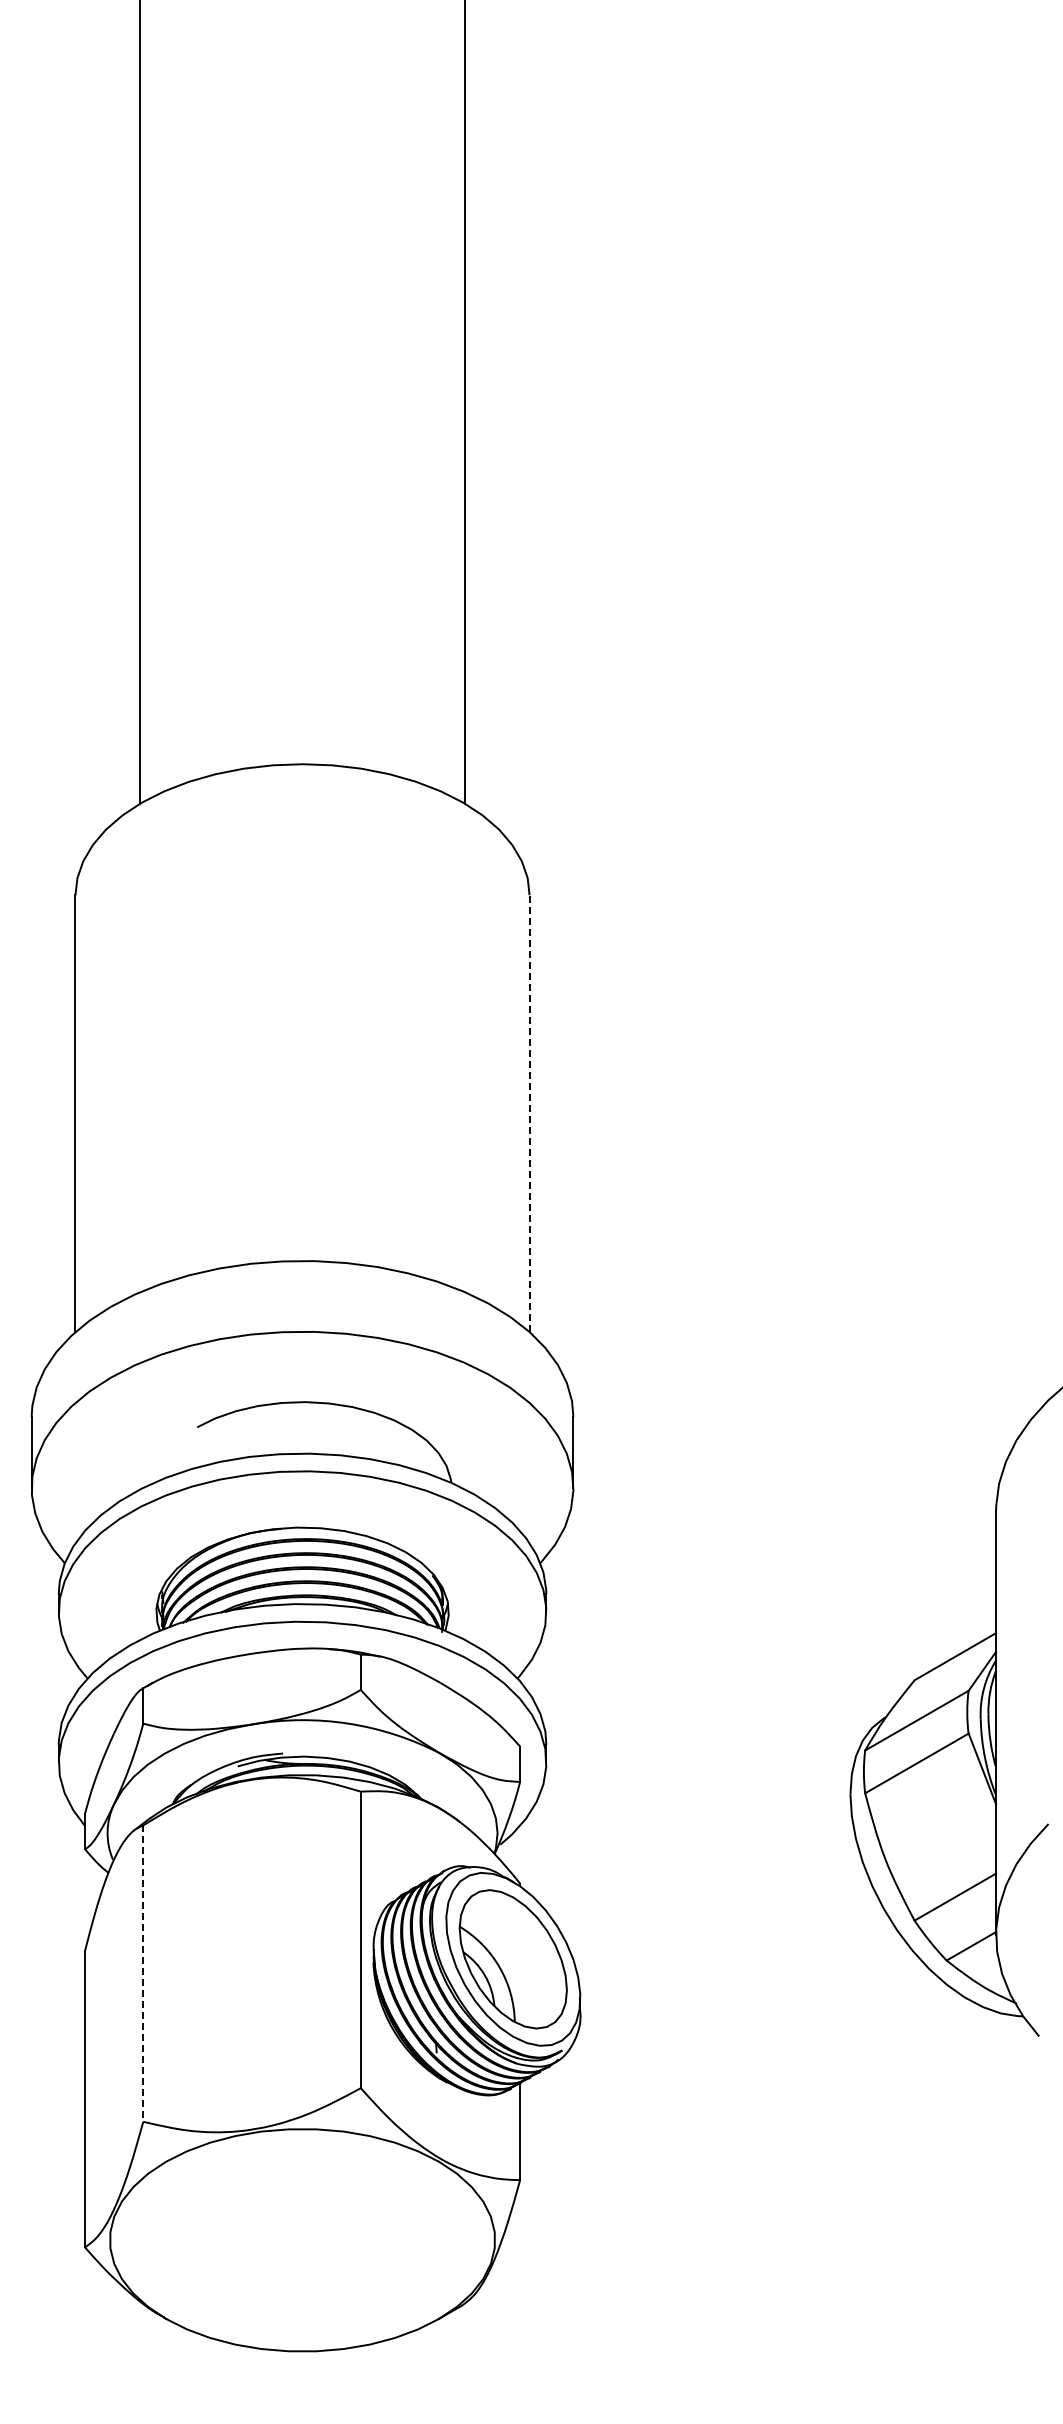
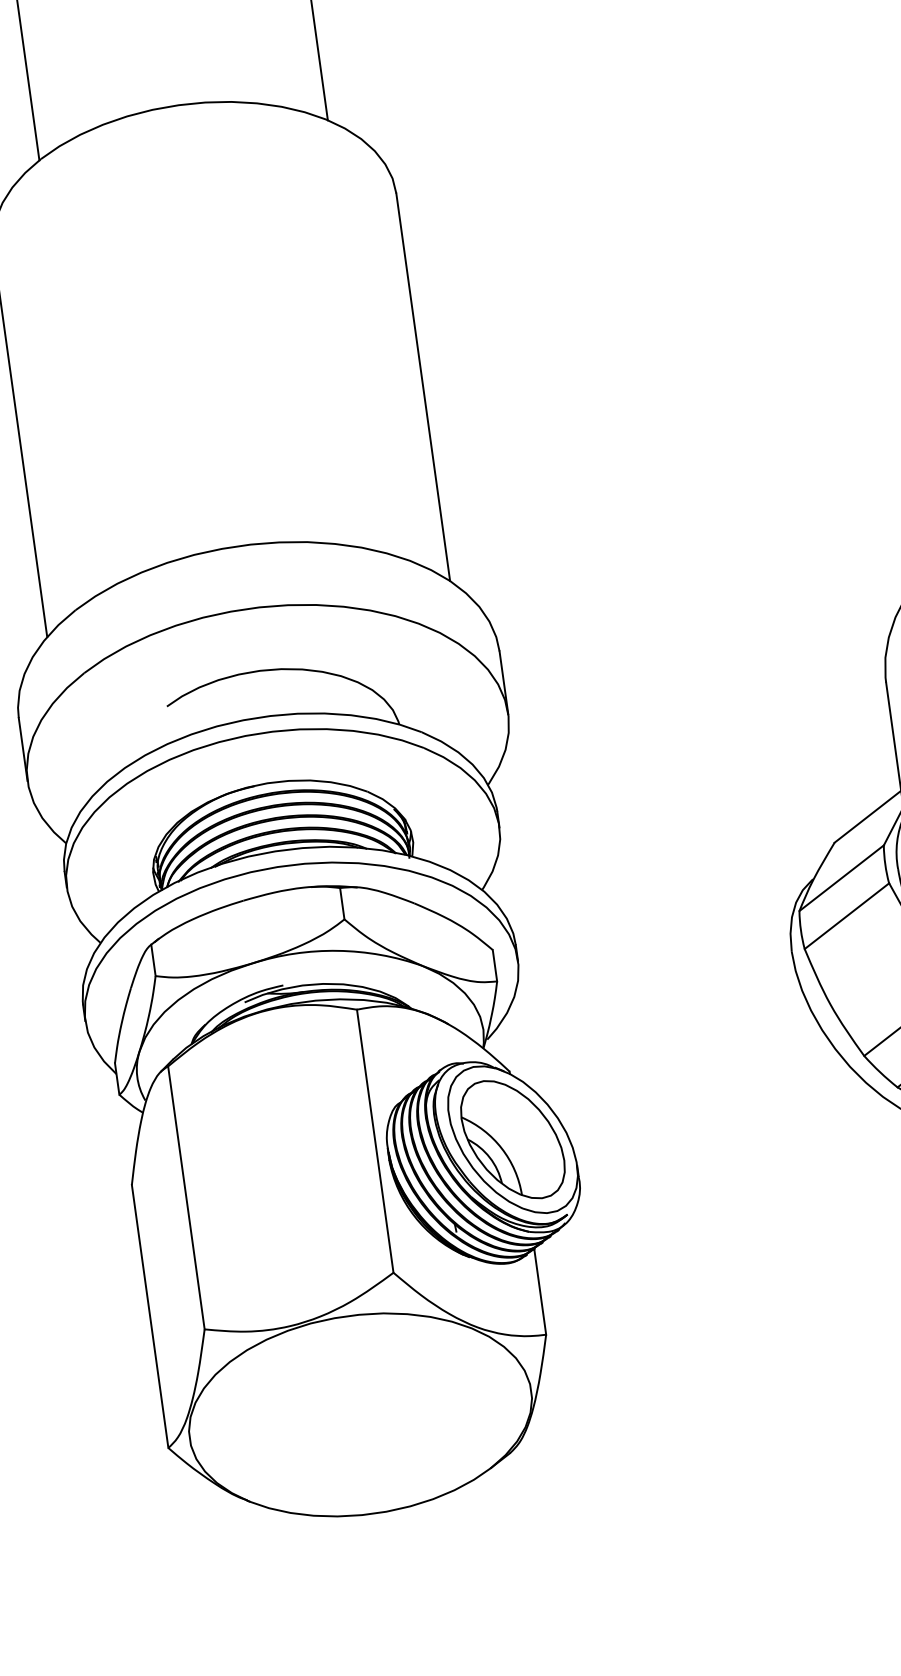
line: (529, 1113) -> (423, 387), dashed -> solid
line: (143, 1974) -> (186, 1198), dashed -> solid

